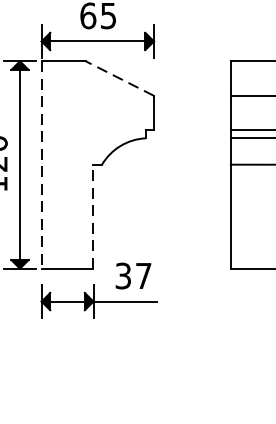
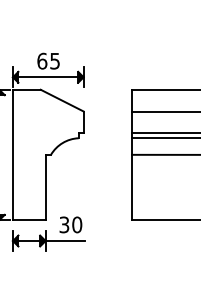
line: (118, 78) -> (61, 100), dashed -> solid
line: (40, 165) -> (12, 155), dashed -> solid
line: (93, 216) -> (45, 187), dashed -> solid
text: (144, 275) -> (77, 224), 37 -> 30

